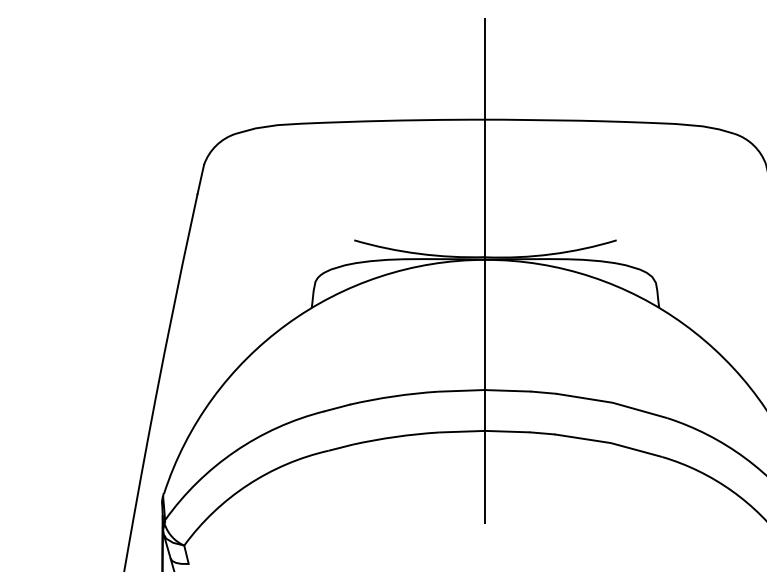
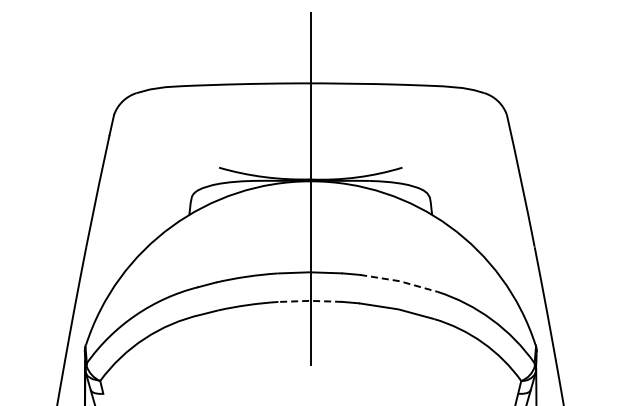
line: (612, 403) -> (399, 281), solid -> dashed
line: (485, 430) -> (310, 300), solid -> dashed

